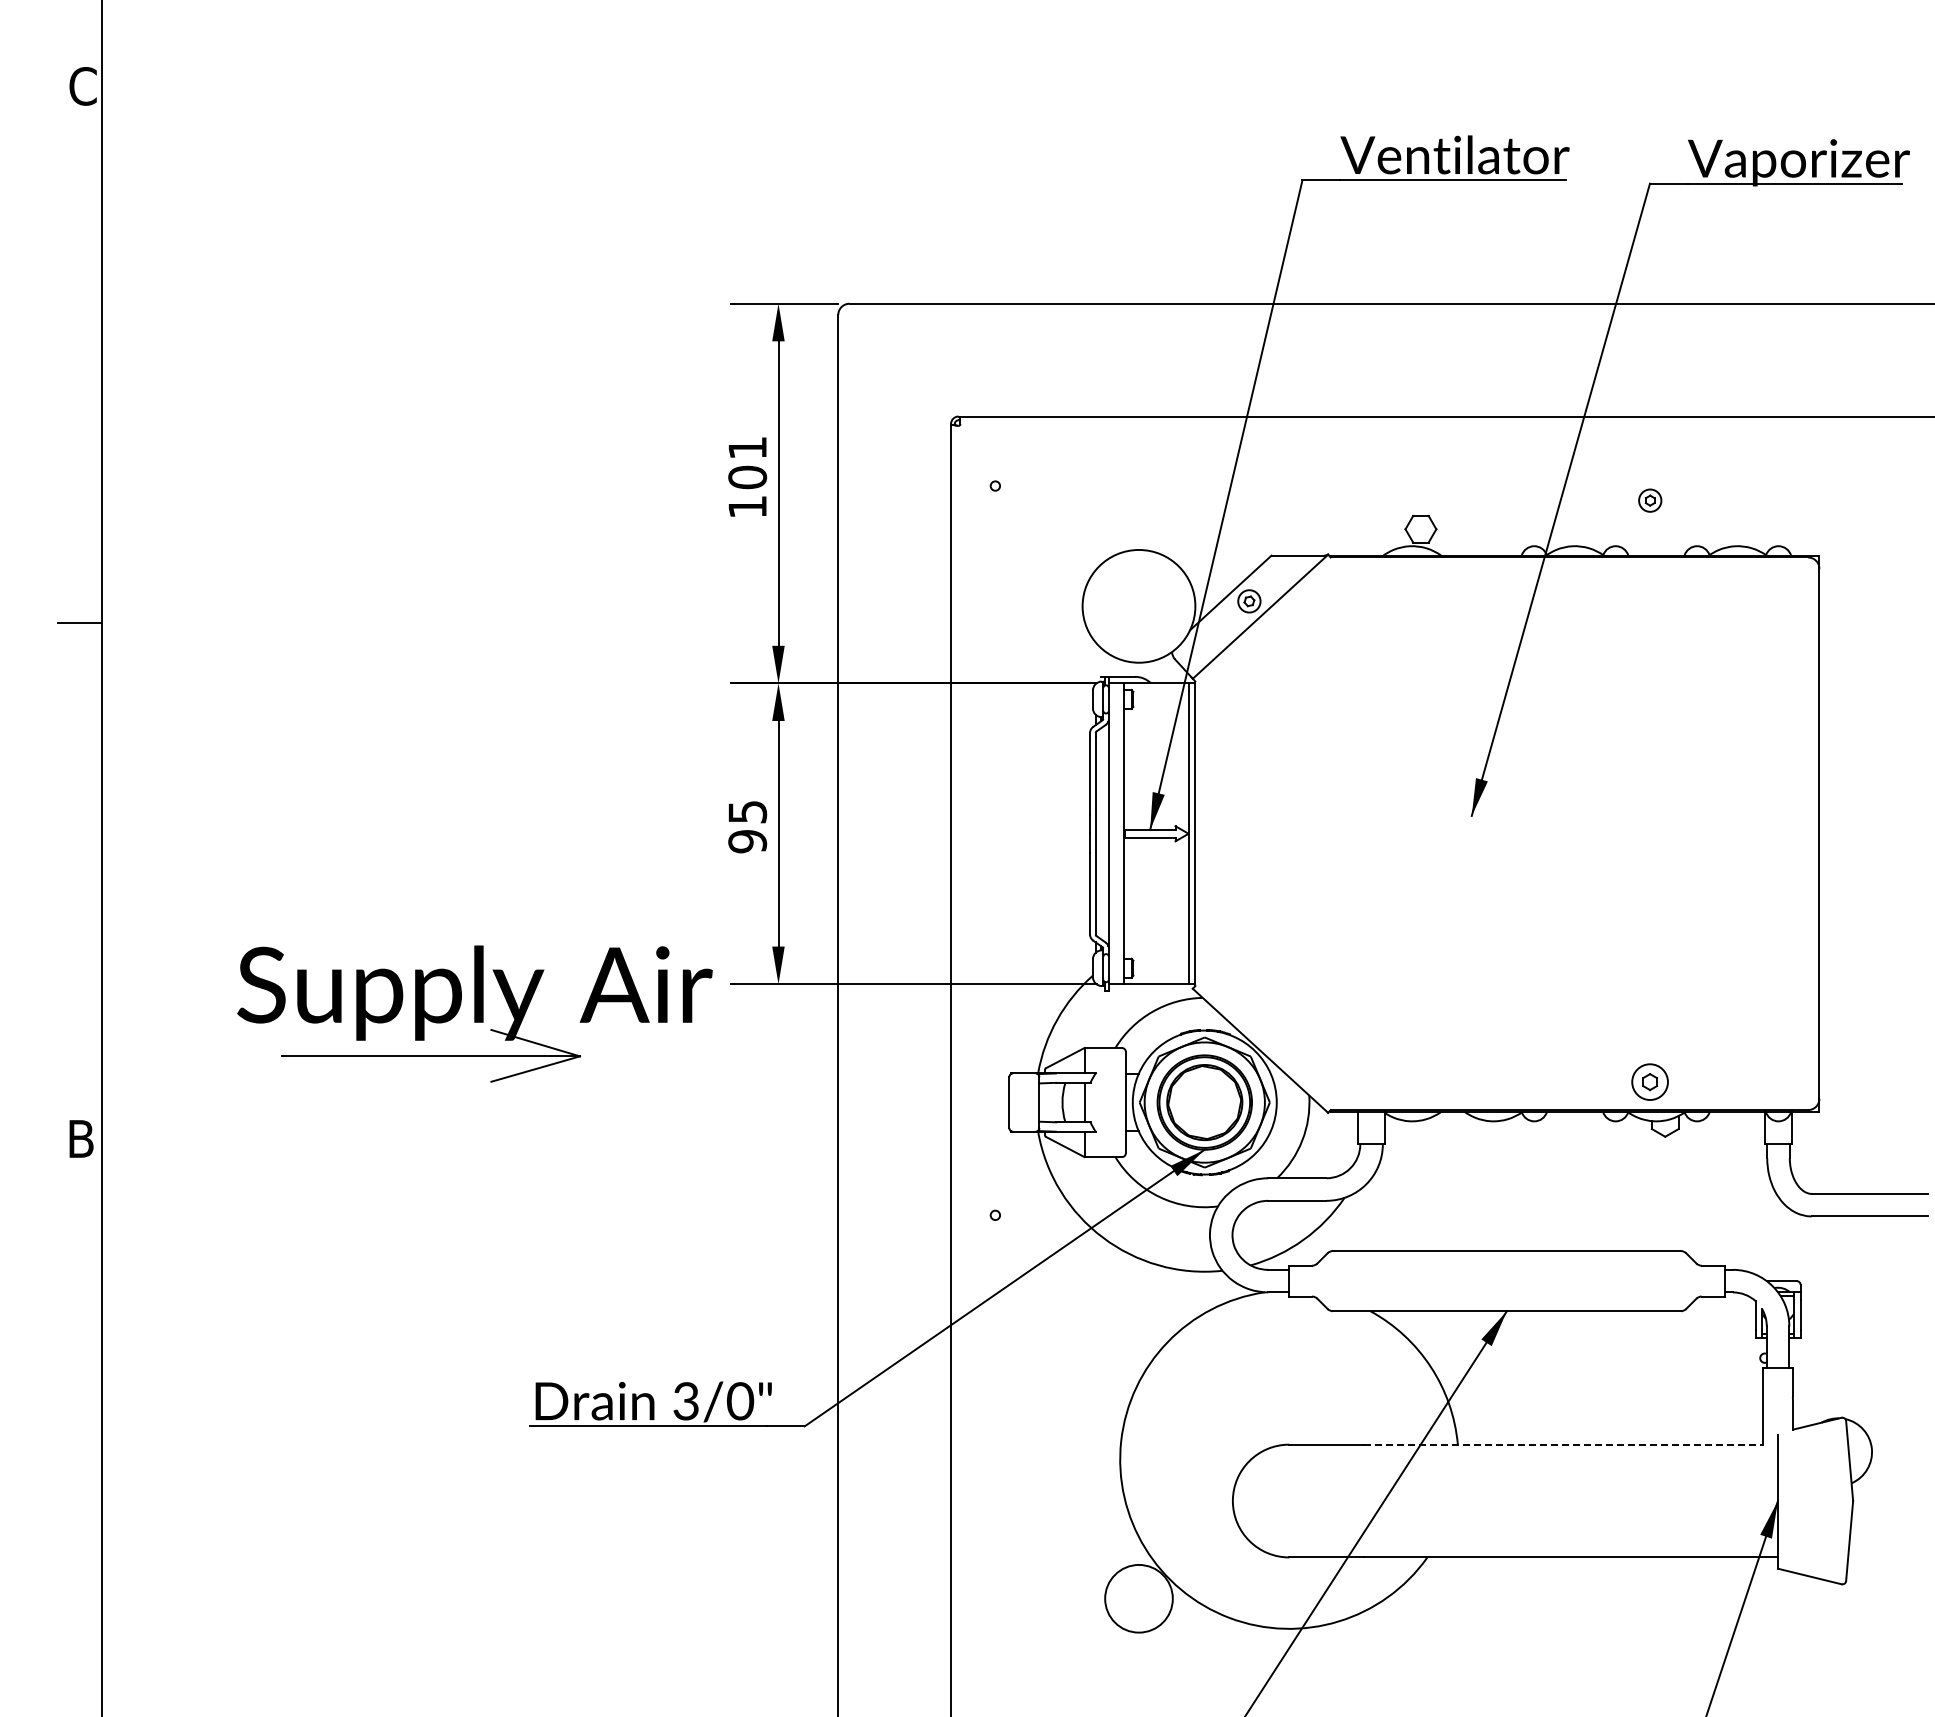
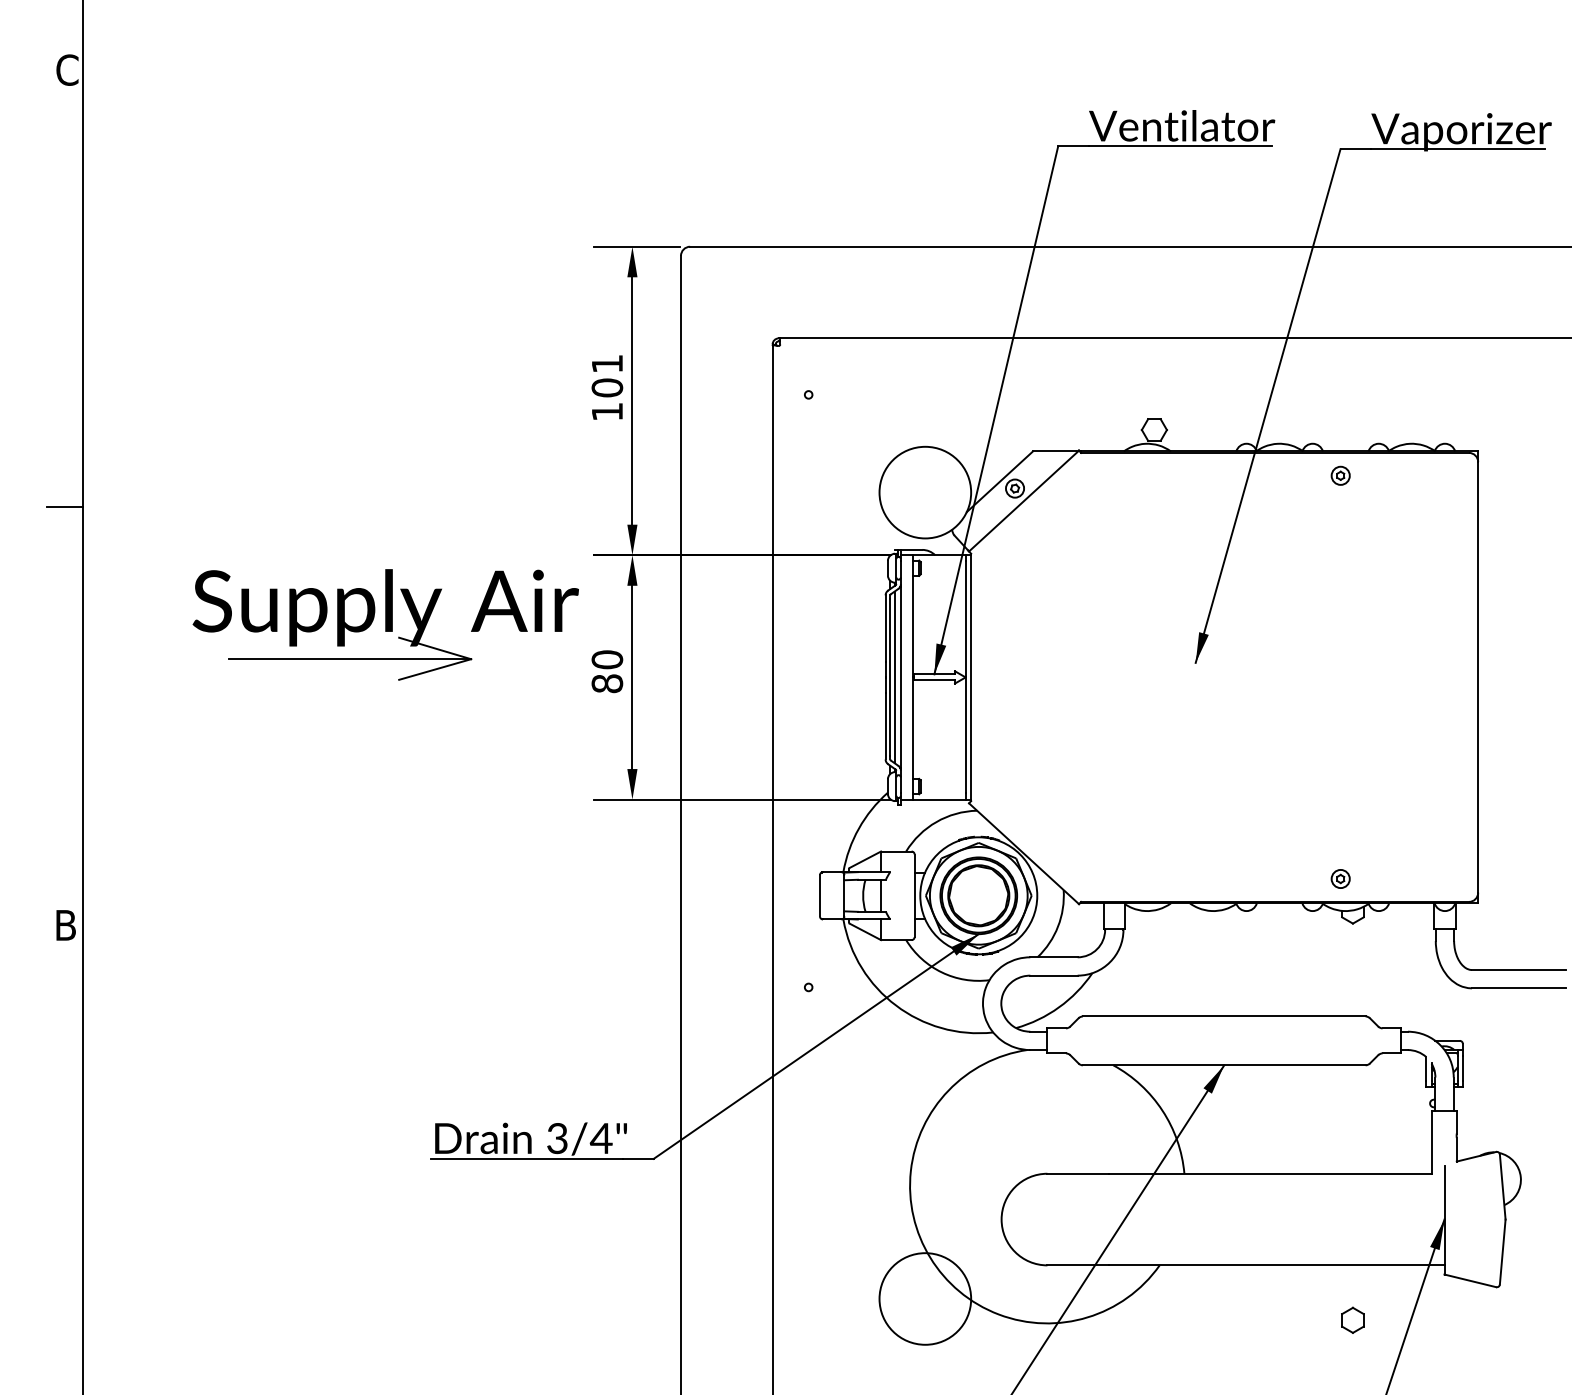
part: (1650, 500) -> (1340, 475), moved
text: (747, 826) -> (607, 671), 95 -> 80
line: (1101, 833) -> (894, 677), added
part: (474, 1013) -> (385, 624), moved
part: (1650, 1081) -> (1340, 878), size x0.62
text: (740, 1401) -> (601, 1138), 3/0" -> 3/4"
line: (1564, 1444) -> (1271, 1173), dashed -> solid
circle: (1138, 1598) -> (924, 1298), size x1.67
part: (1664, 1624) -> (1352, 1319), added

